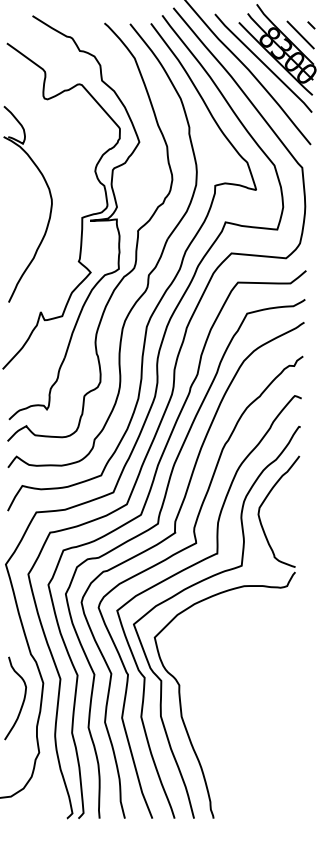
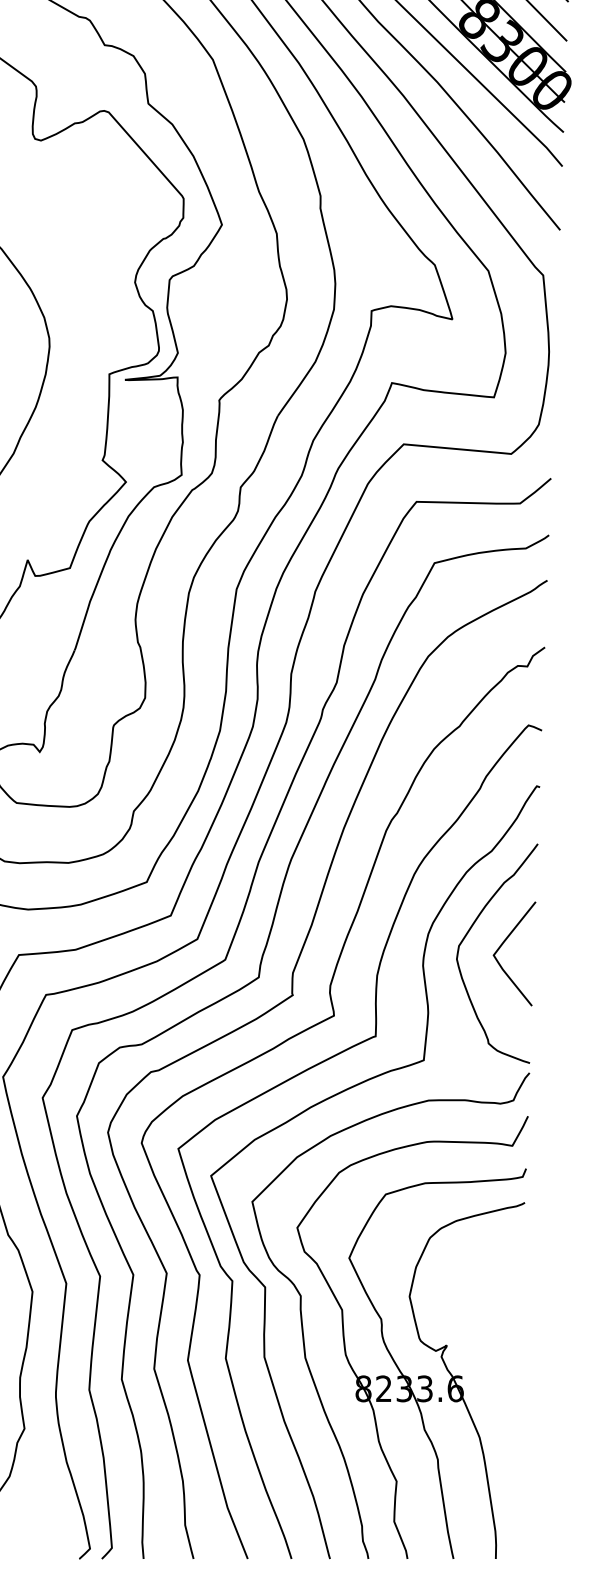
curve: (282, 507) -> (504, 945), added
part: (235, 706) -> (411, 1337), added

